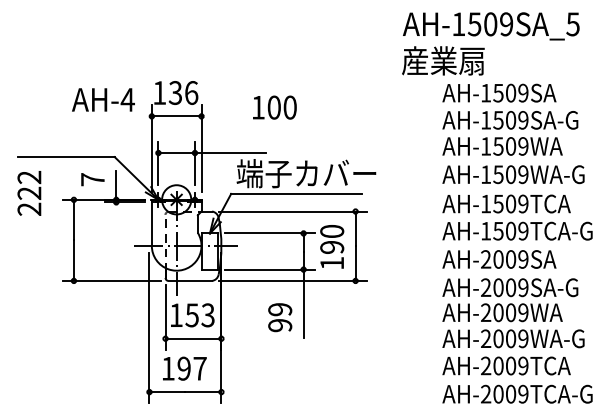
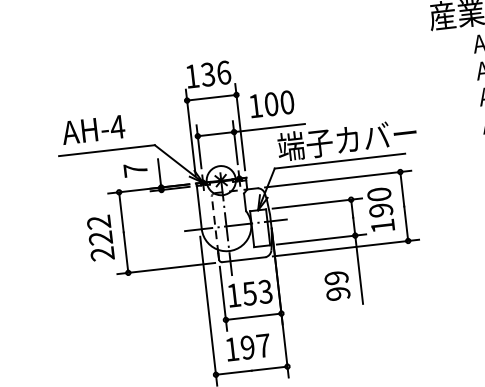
text: (103, 99) -> (93, 129), moved
text: (274, 107) -> (271, 104), moved
text: (29, 193) -> (100, 238), moved

